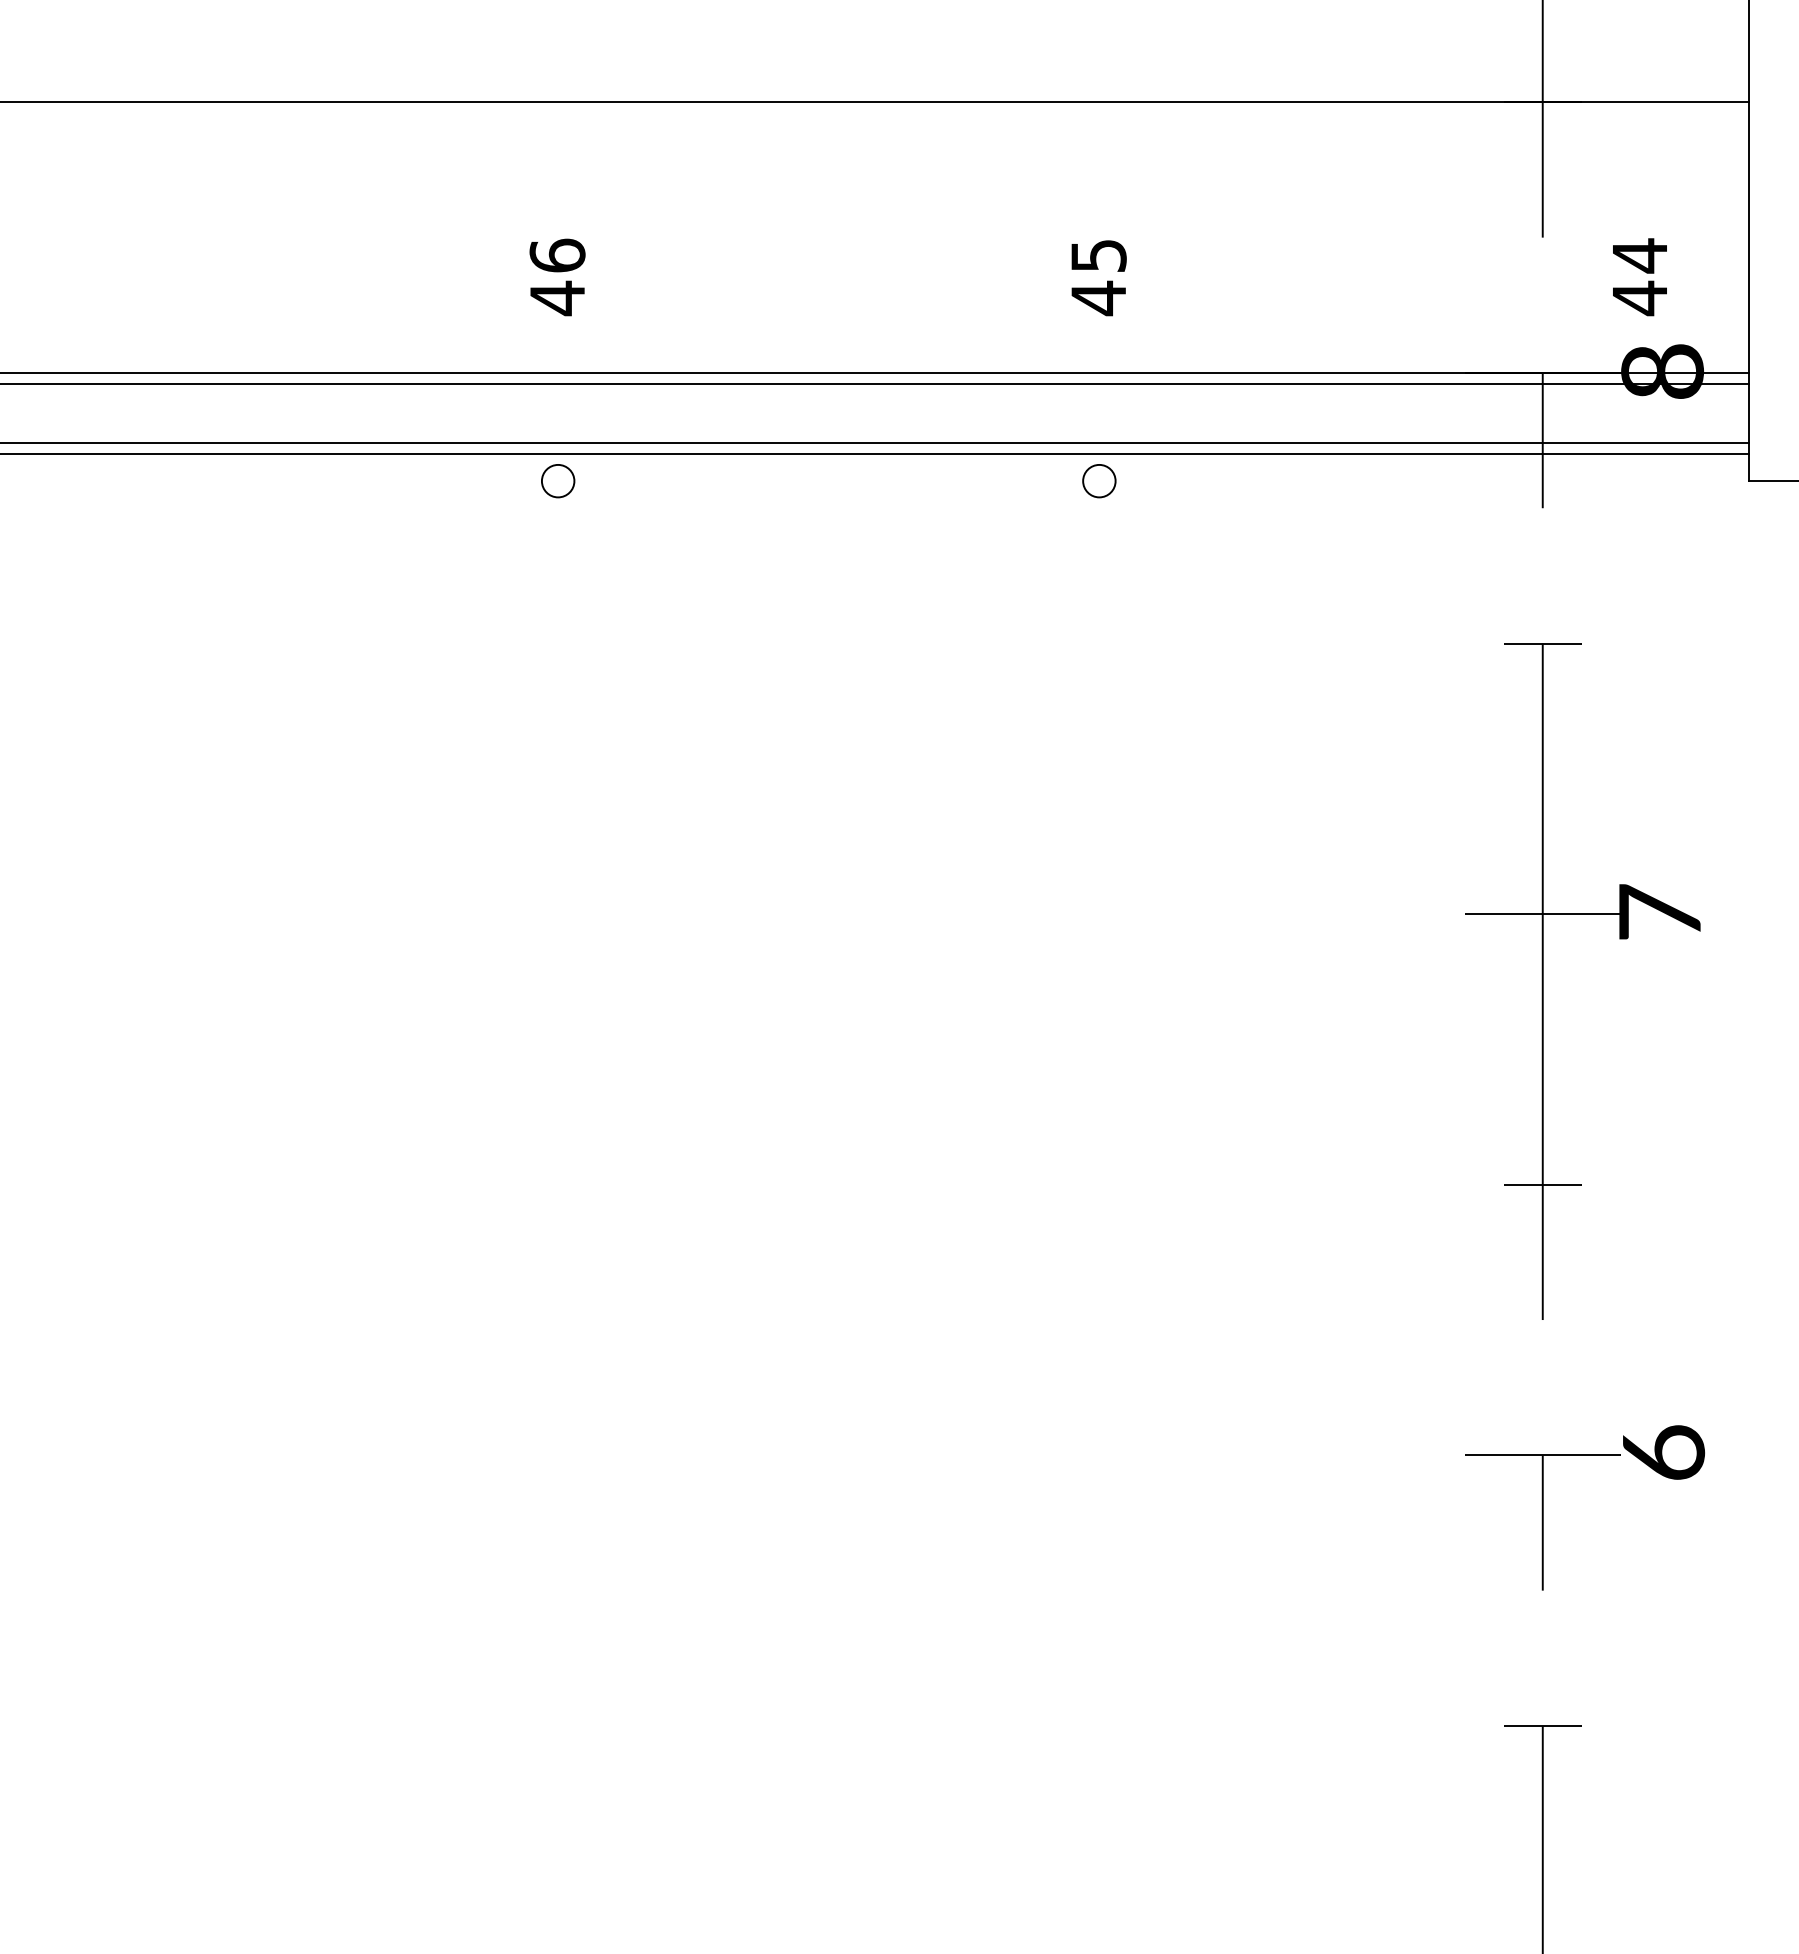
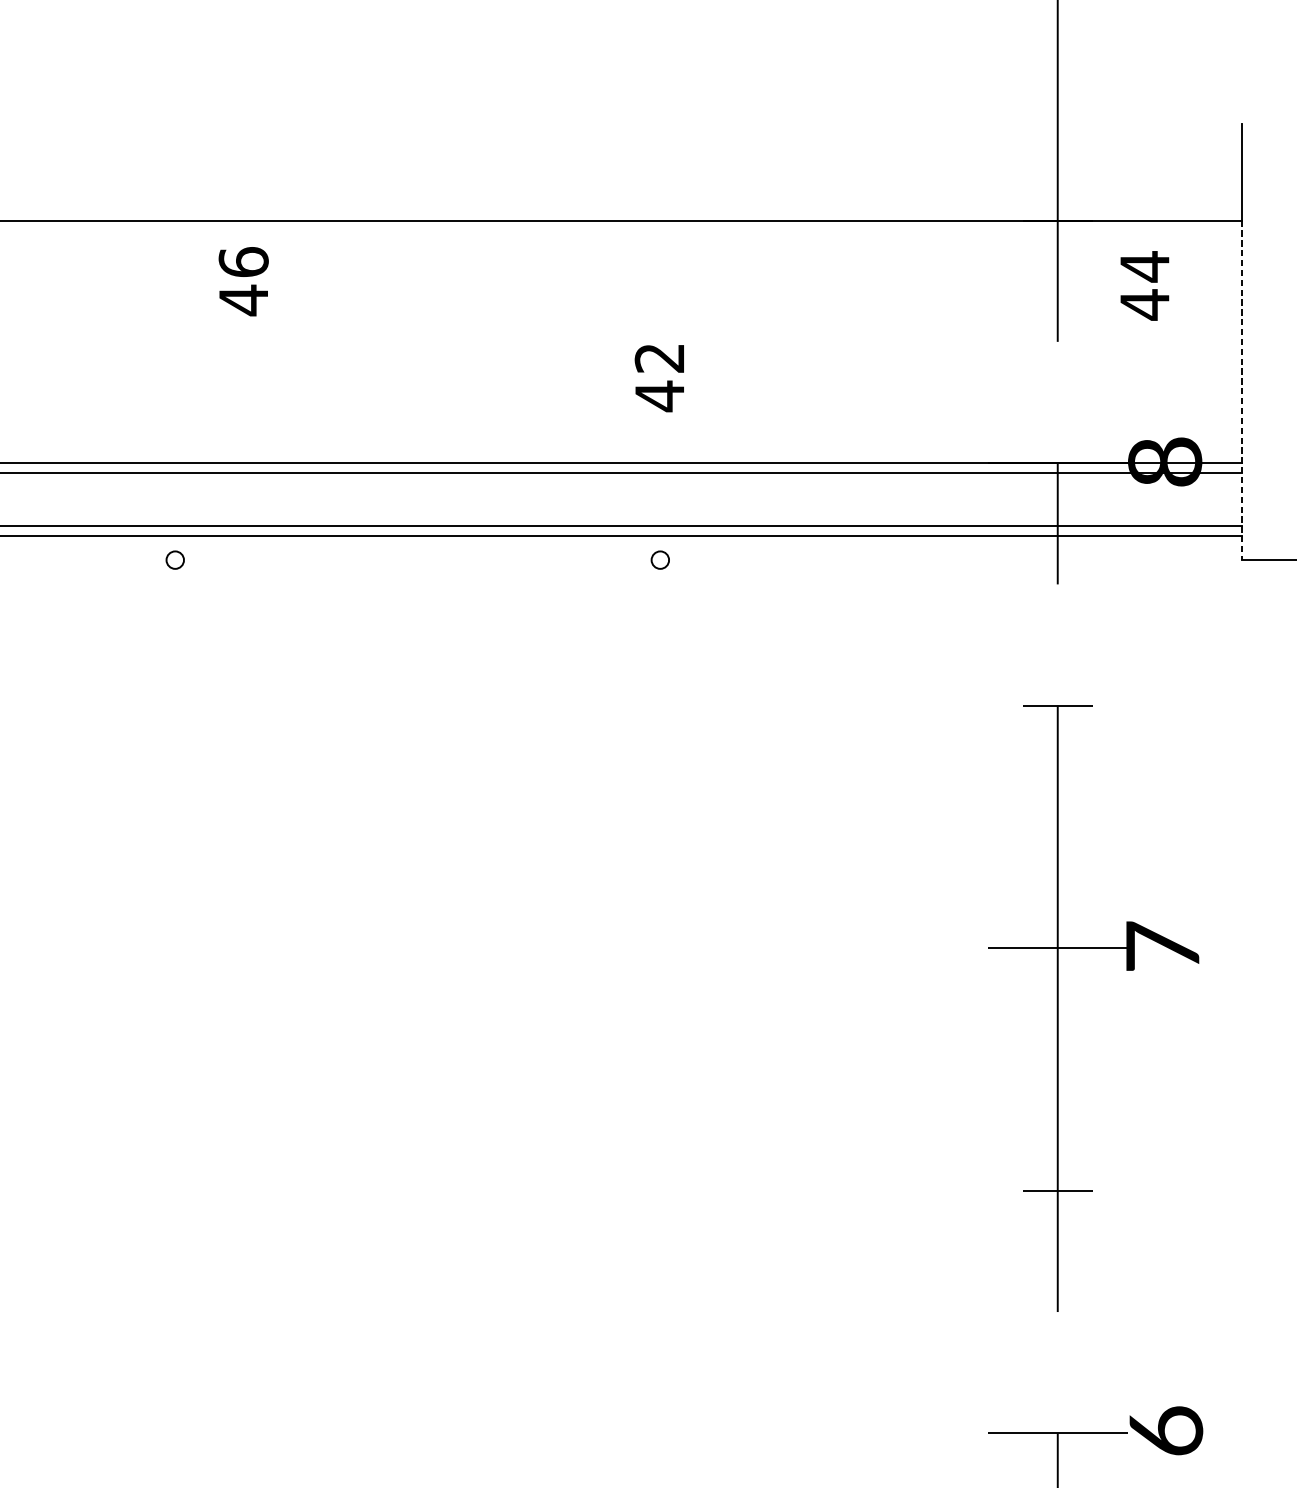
text: (1098, 256) -> (659, 358), 45 -> 42
text: (557, 277) -> (243, 281), moved
text: (1639, 277) -> (1144, 286), moved
line: (1748, 292) -> (1242, 391), solid -> dashed
circle: (557, 480) -> (174, 559), size x0.6
circle: (1099, 480) -> (660, 559), size x0.6

